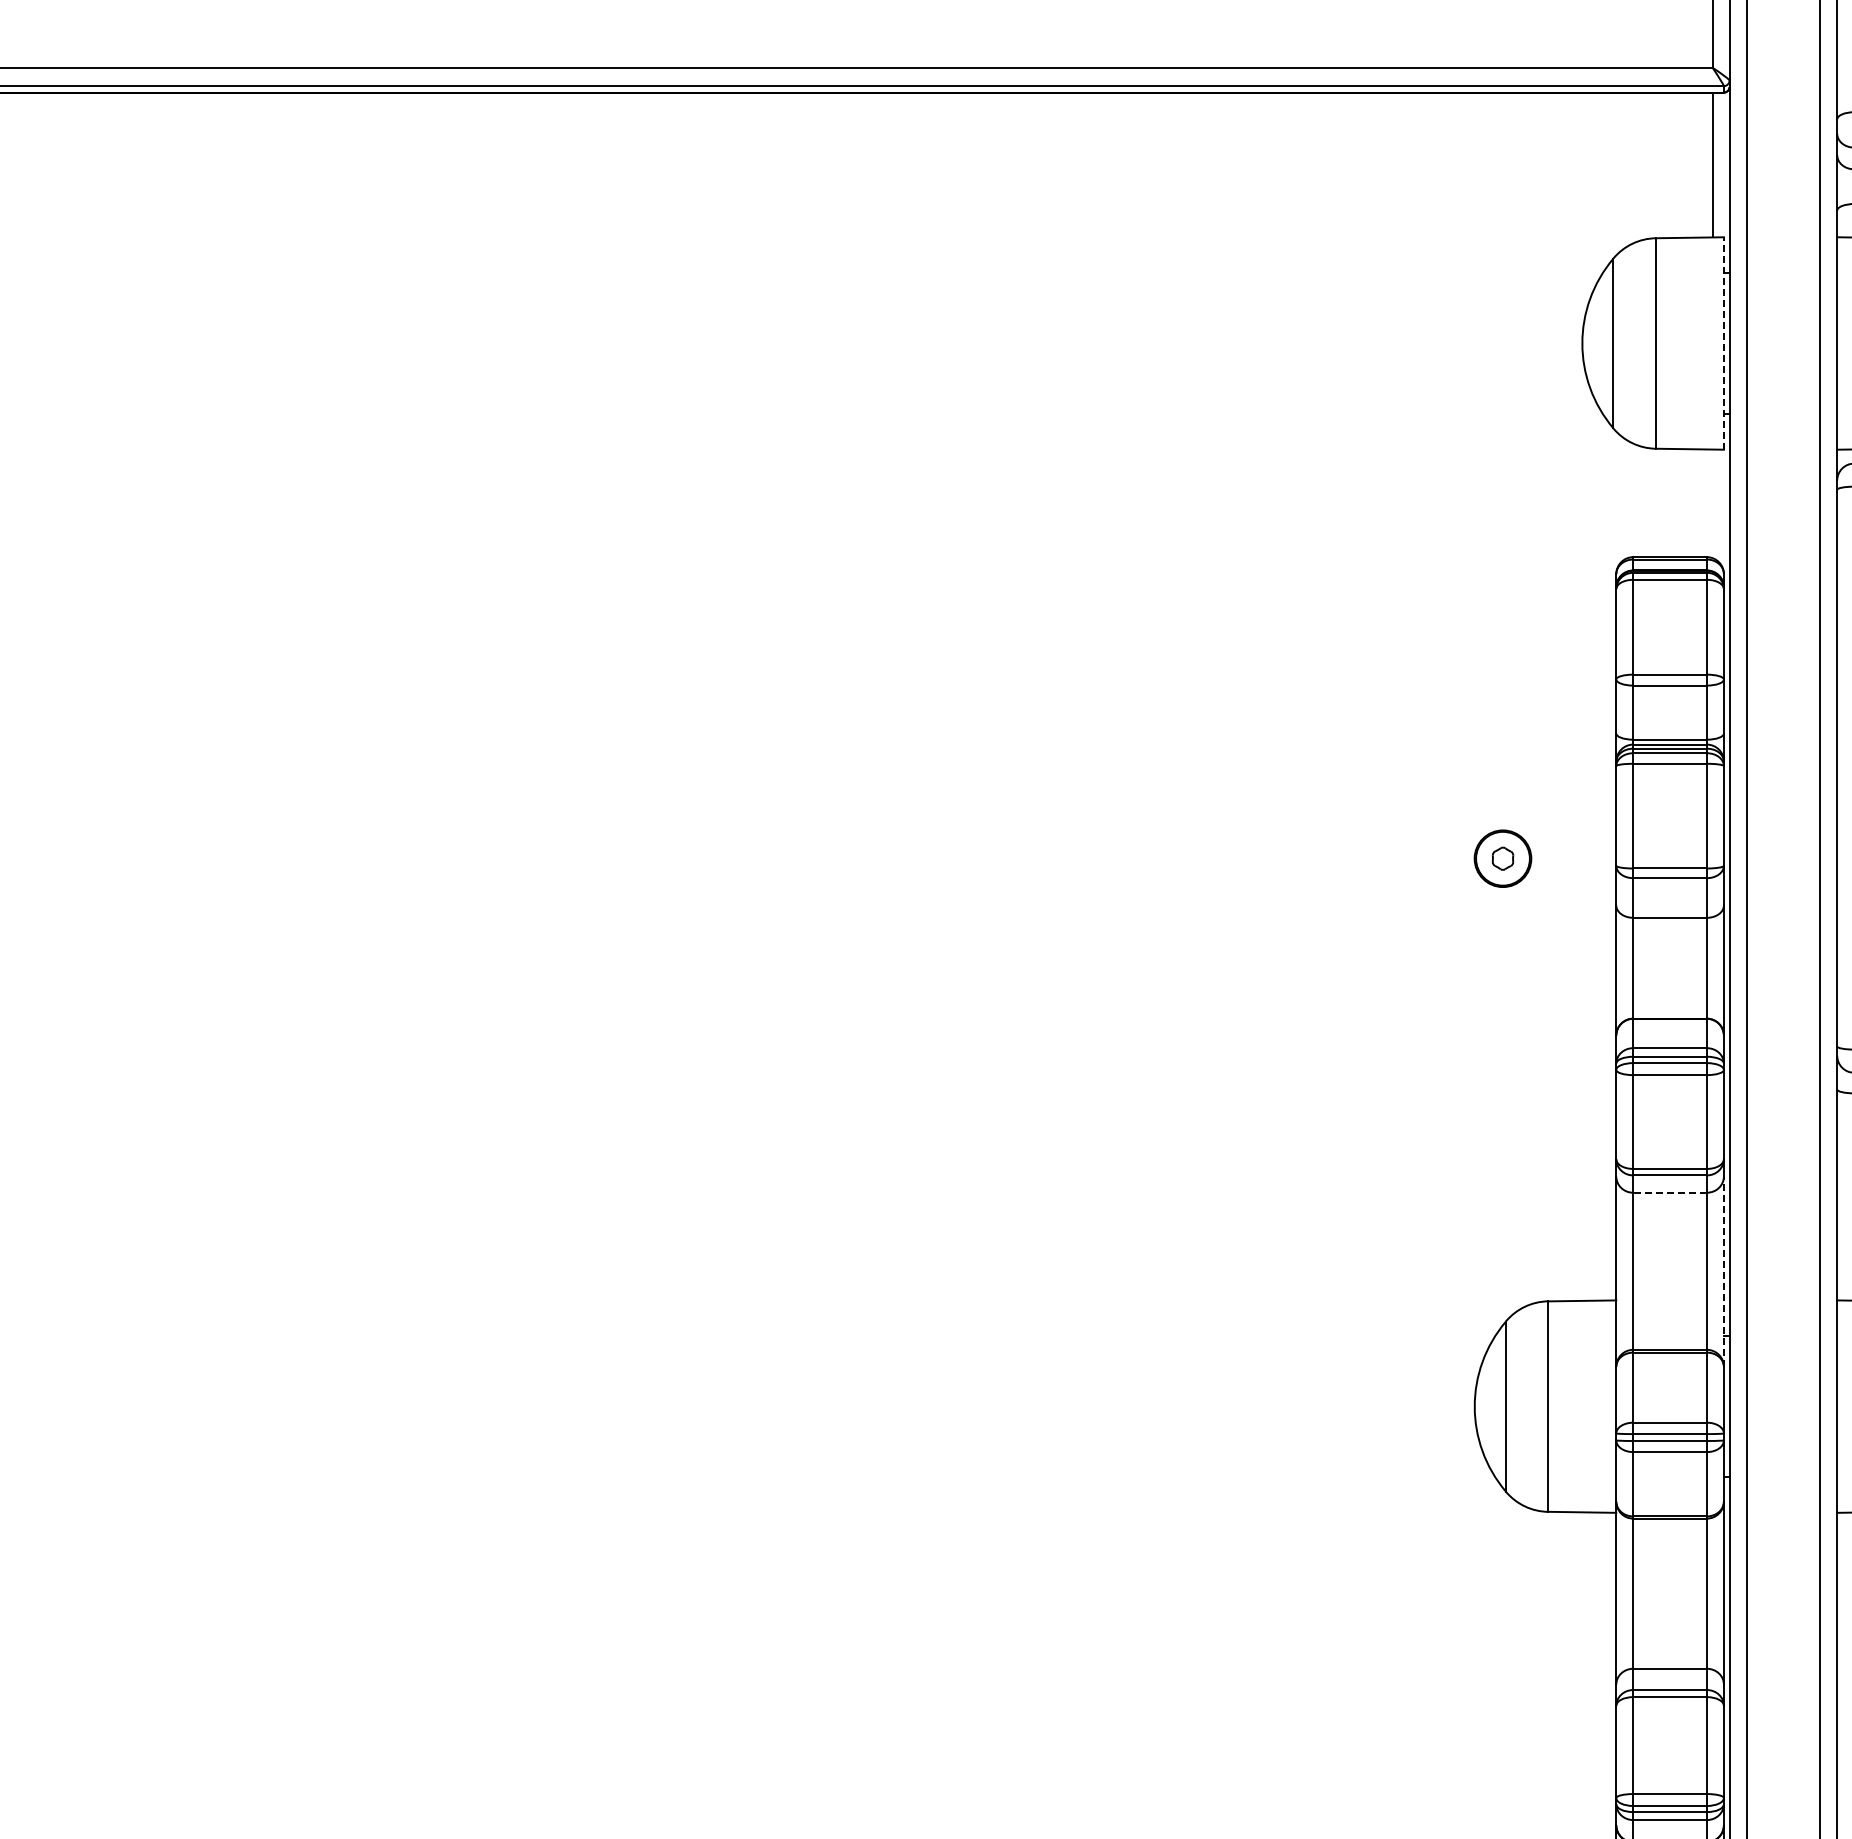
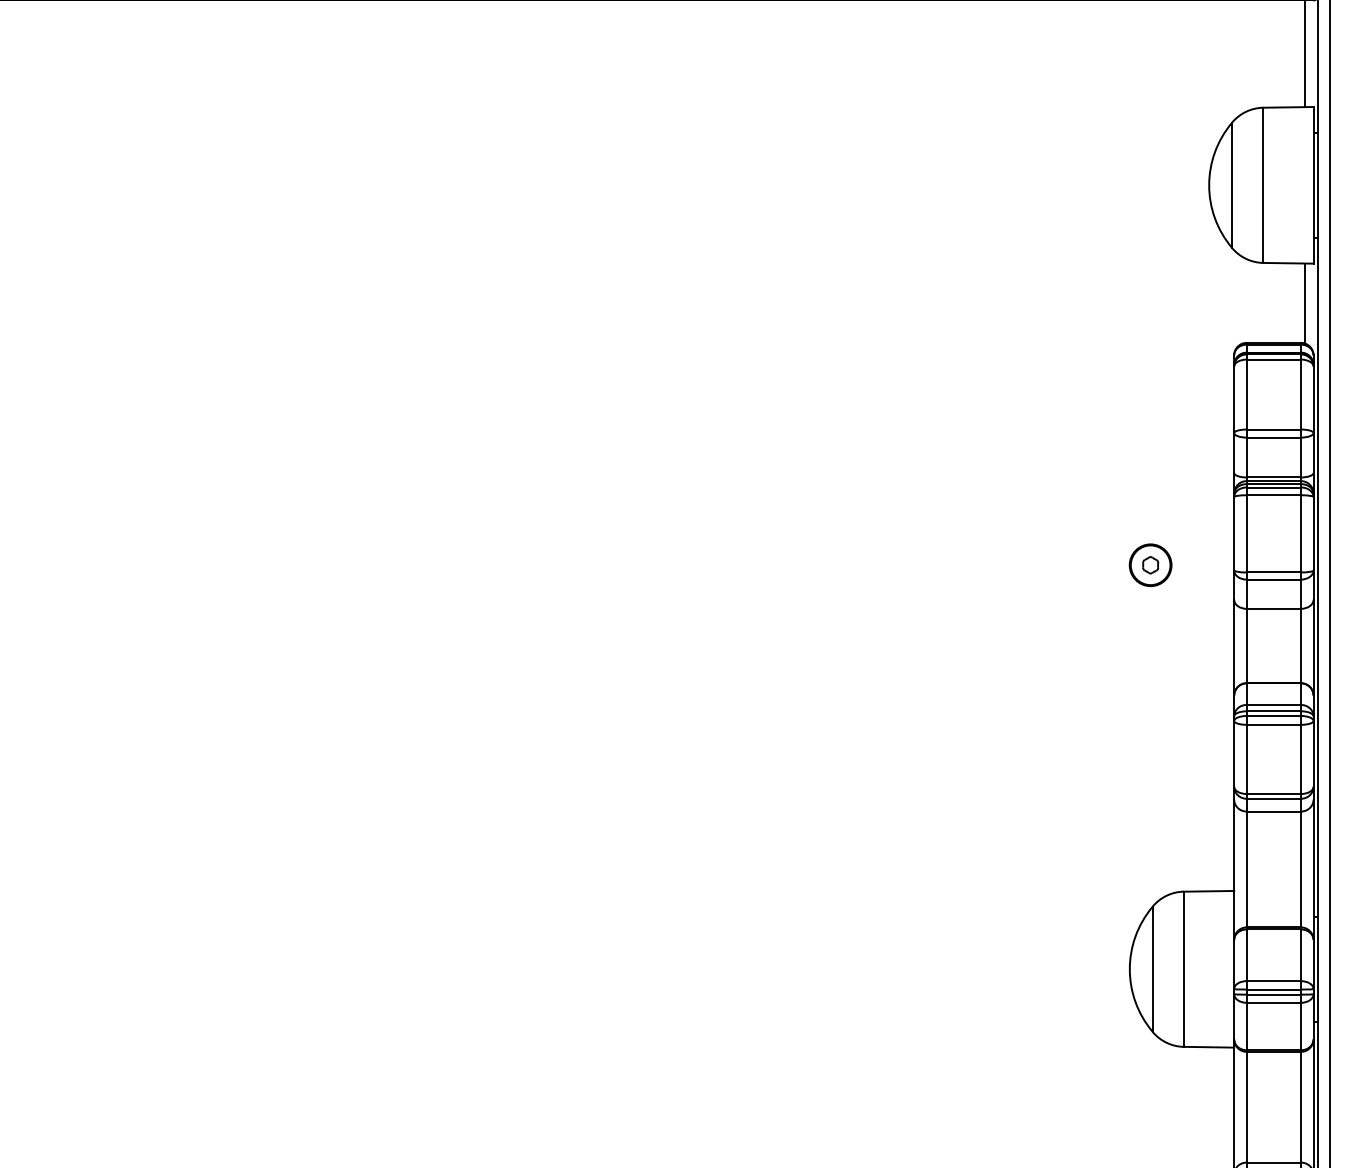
line: (1723, 343) -> (1313, 185), dashed -> solid
line: (1712, 503) -> (1305, 303), added
line: (1670, 1192) -> (1274, 811), dashed -> solid
line: (1723, 1271) -> (1313, 869), dashed -> solid

